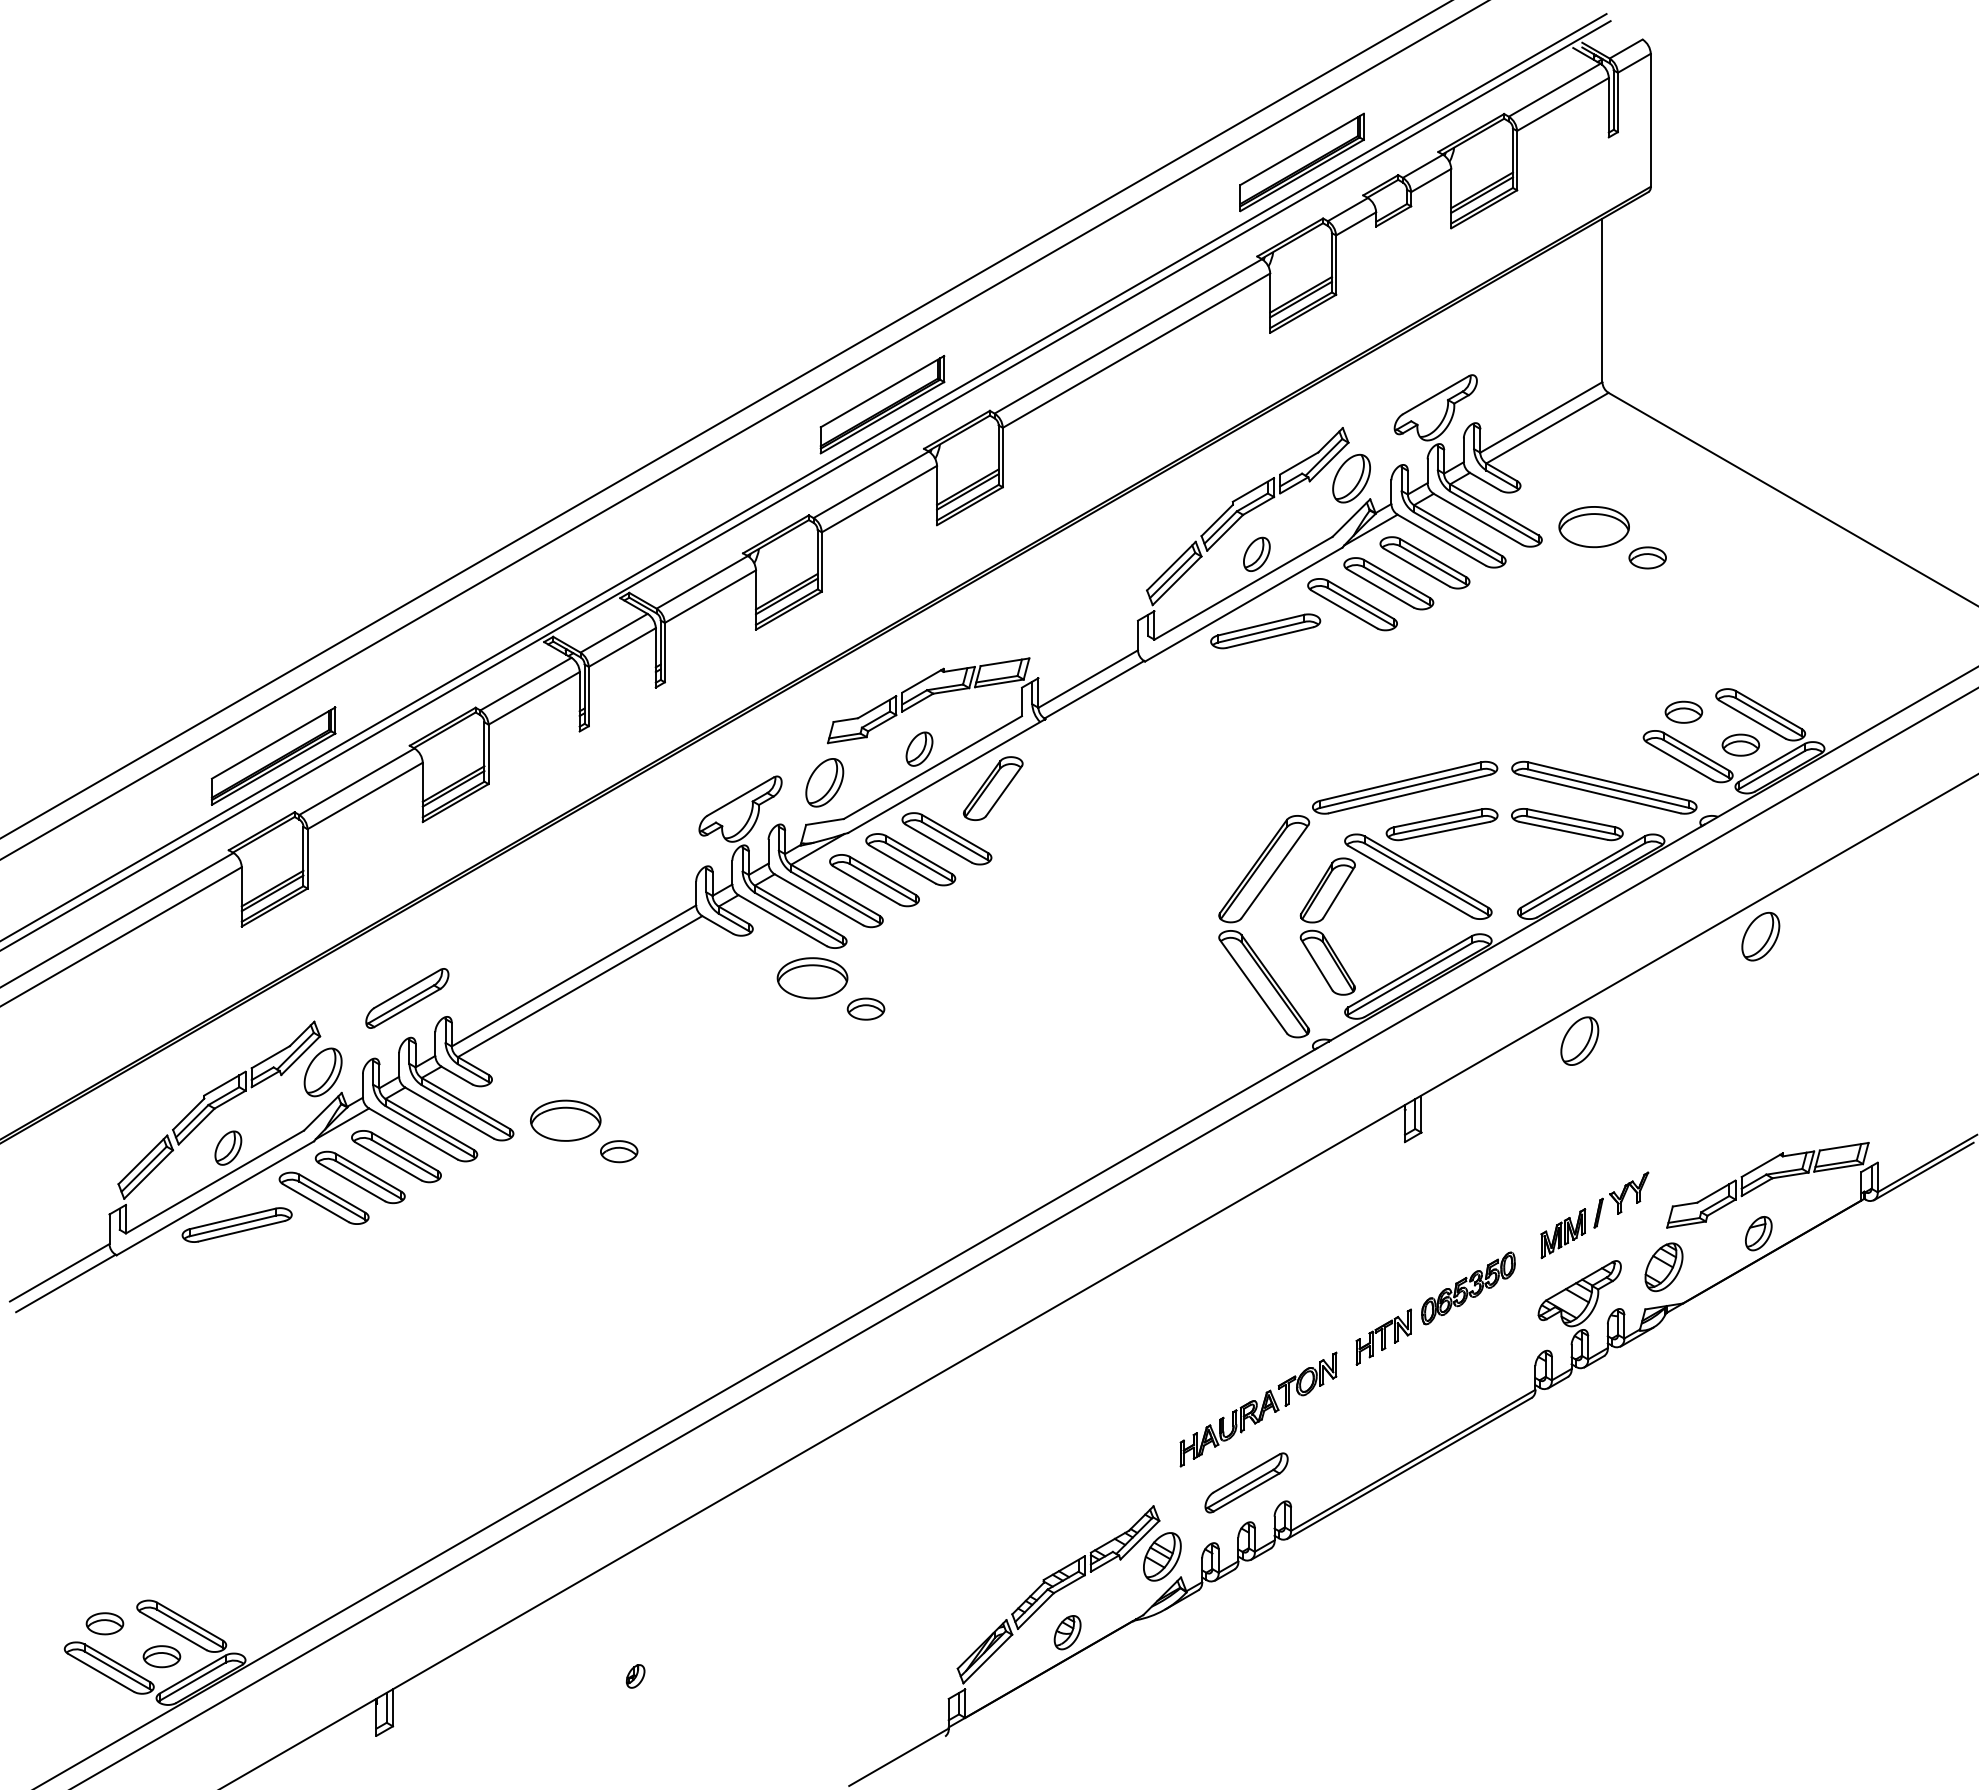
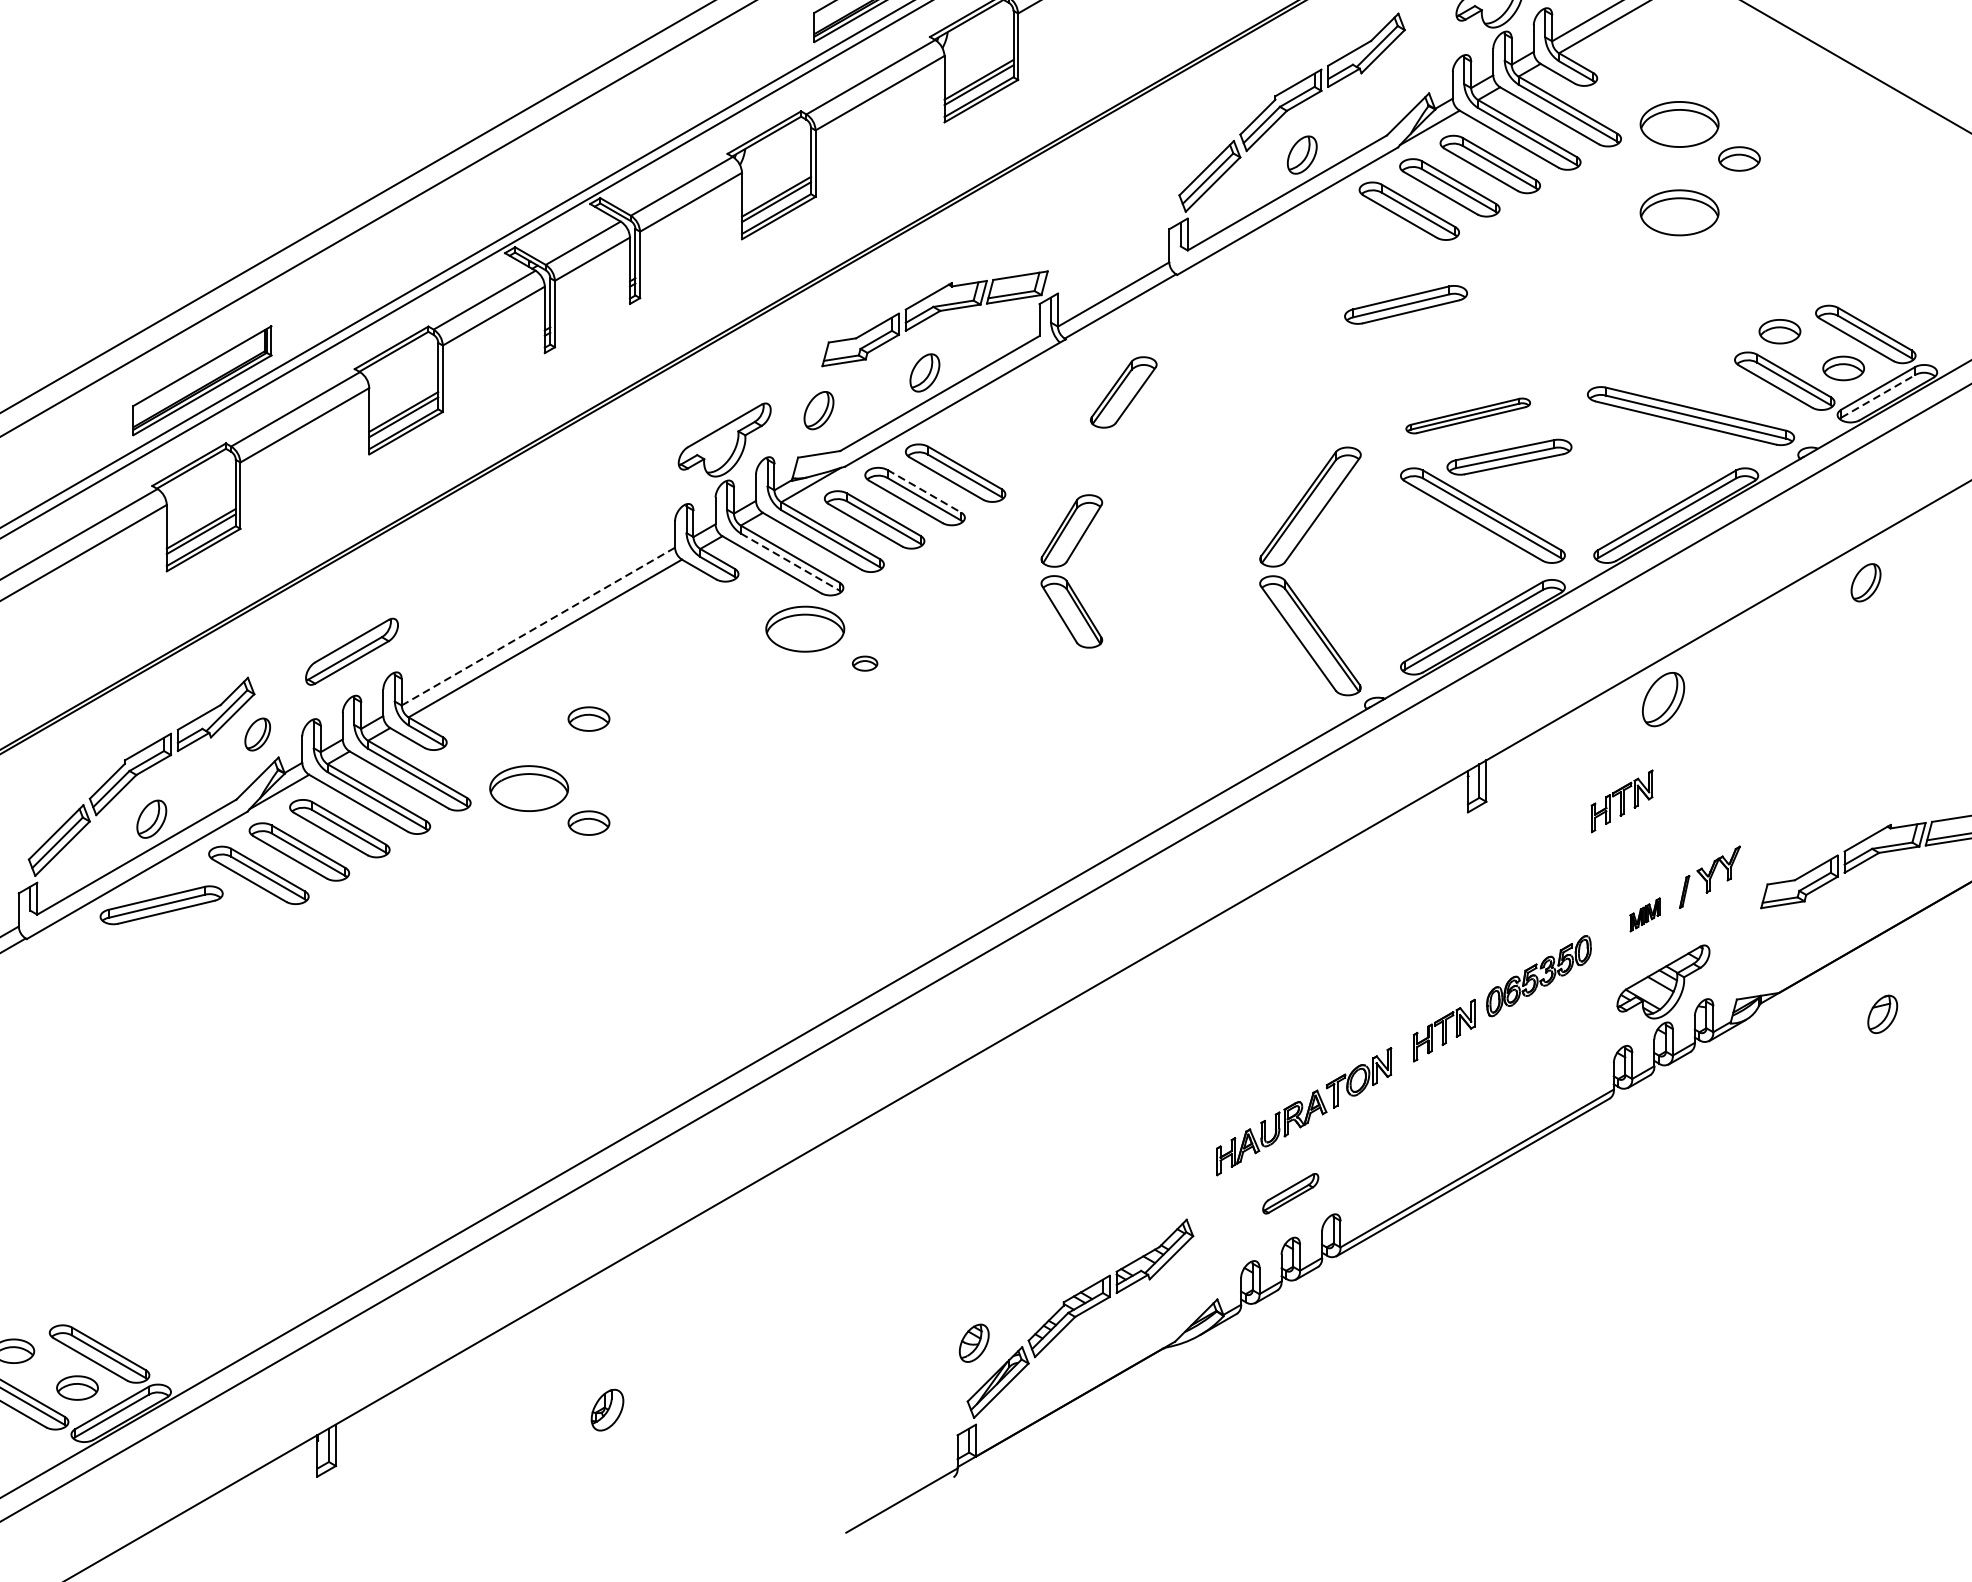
part: (1351, 478) -> (1408, 70), removed
part: (1593, 606) -> (1678, 213), added
part: (1265, 631) -> (1405, 305), moved
line: (1772, 769) -> (1879, 395), solid -> dashed
part: (824, 782) -> (818, 410), size x0.7
part: (1405, 787) -> (1468, 415), size x0.6
part: (993, 788) -> (1124, 392), moved
part: (1567, 824) -> (1649, 457), removed
line: (919, 855) -> (924, 491), solid -> dashed
line: (799, 918) -> (790, 562), solid -> dashed
part: (1322, 920) -> (1065, 564), moved
part: (1760, 936) -> (1865, 582), size x0.7
line: (574, 975) -> (538, 626), solid -> dashed
part: (865, 1008) -> (864, 663), size x0.6
part: (619, 1058) -> (589, 718), added
part: (322, 1072) -> (257, 734), size x0.6
part: (1542, 1131) -> (1621, 800), added
part: (1563, 1233) -> (1645, 914), size x0.6
part: (1758, 1233) -> (1882, 1014), moved
part: (1663, 1267) -> (1757, 952), removed
part: (1246, 1482) -> (1290, 1193), size x0.6
part: (1162, 1556) -> (1196, 1276), removed
part: (1067, 1632) -> (974, 1343), moved
part: (635, 1676) -> (607, 1410), size x1.6

